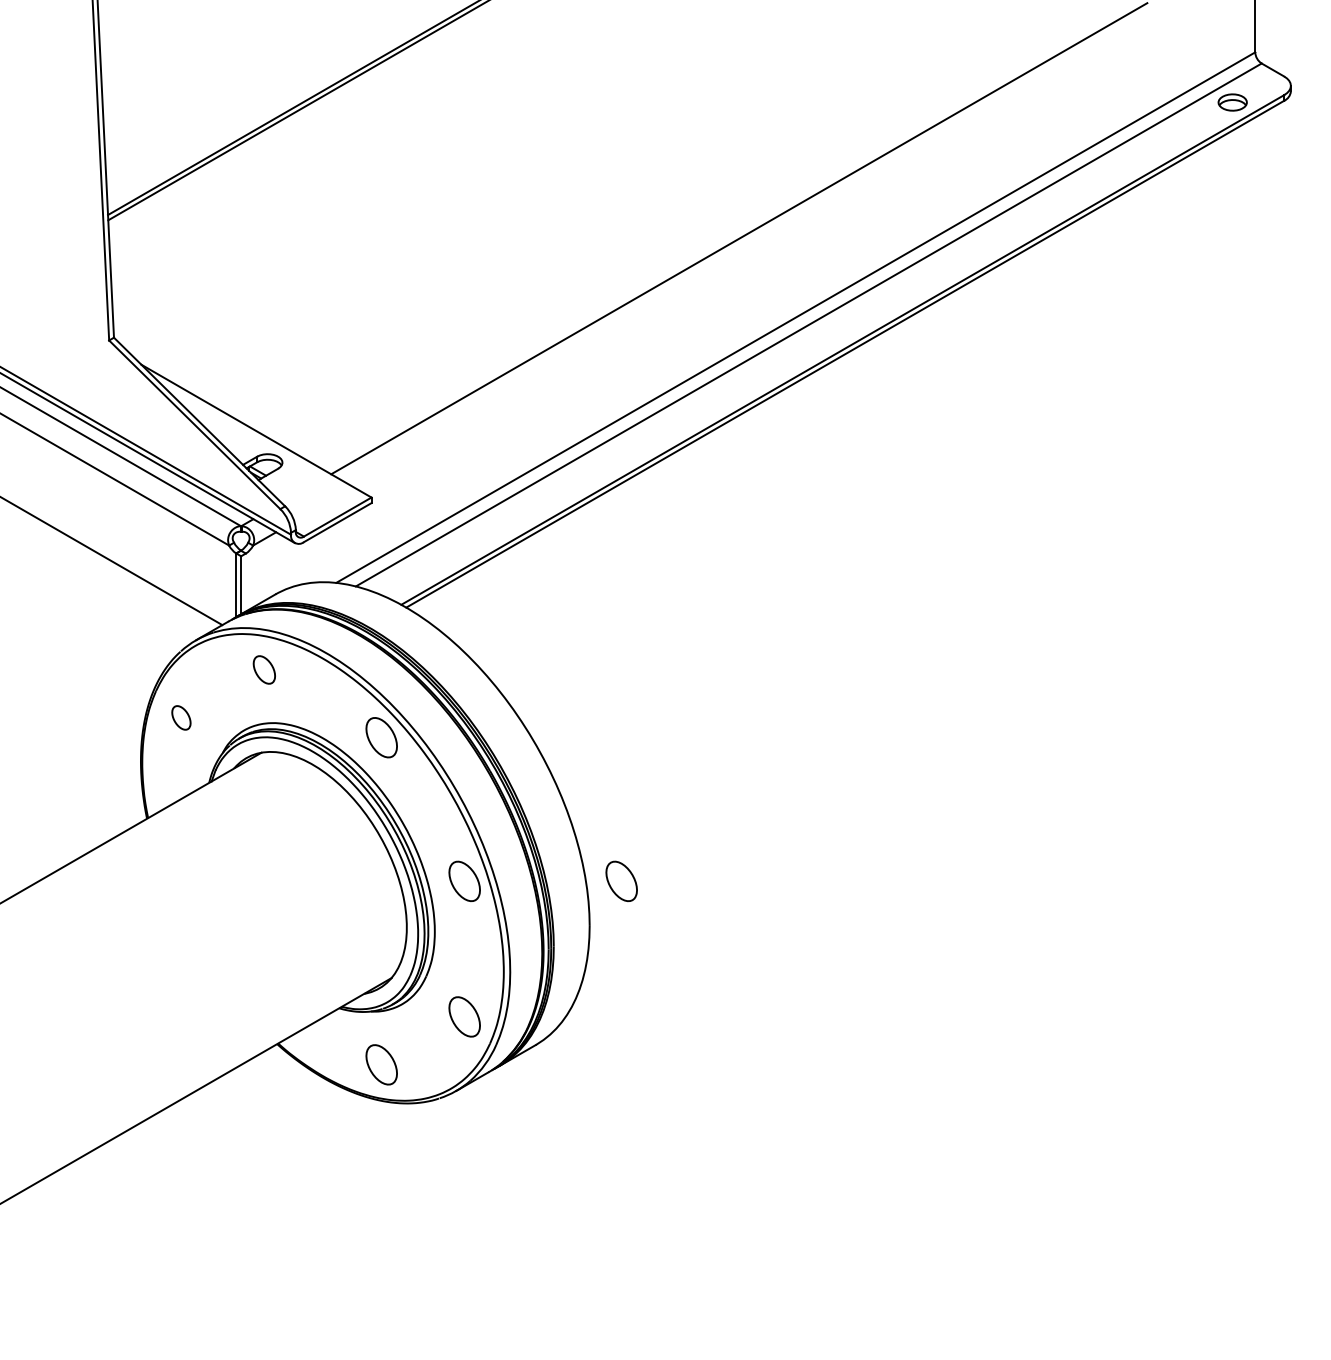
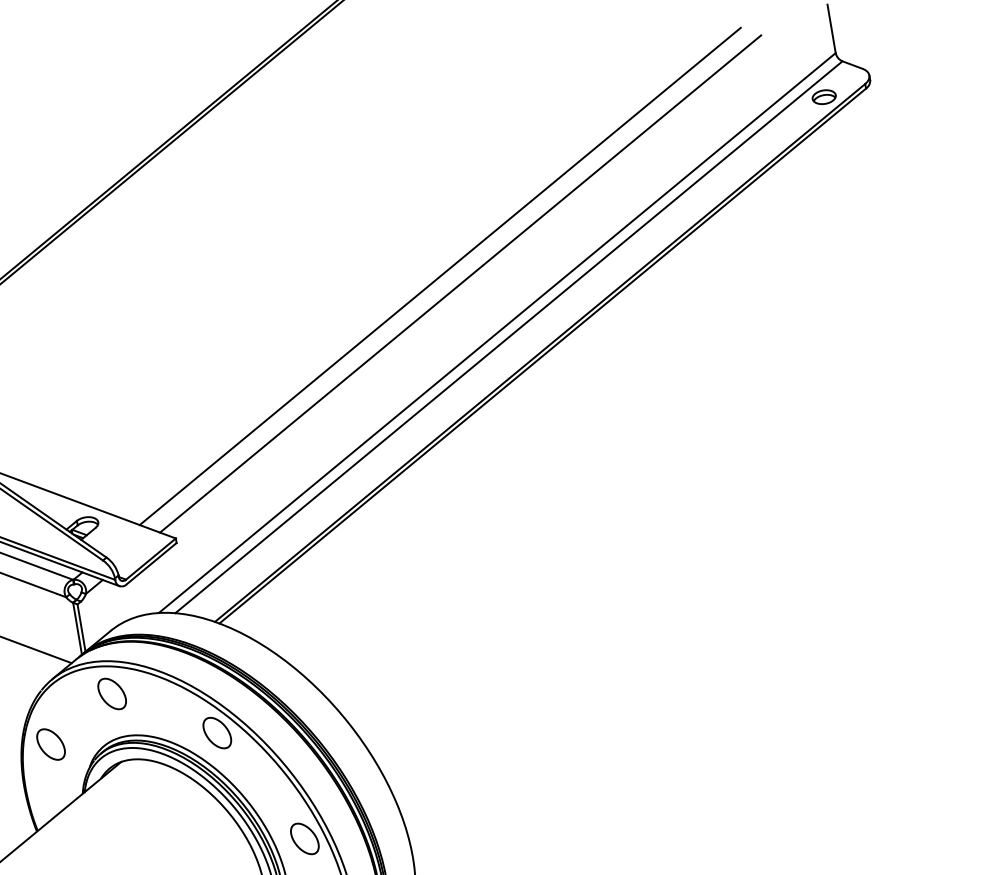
line: (761, 251) -> (460, 283), added
part: (264, 669) -> (112, 693), size x1.43
part: (181, 717) -> (51, 744), size x1.67
part: (621, 880) -> (432, 816), removed

